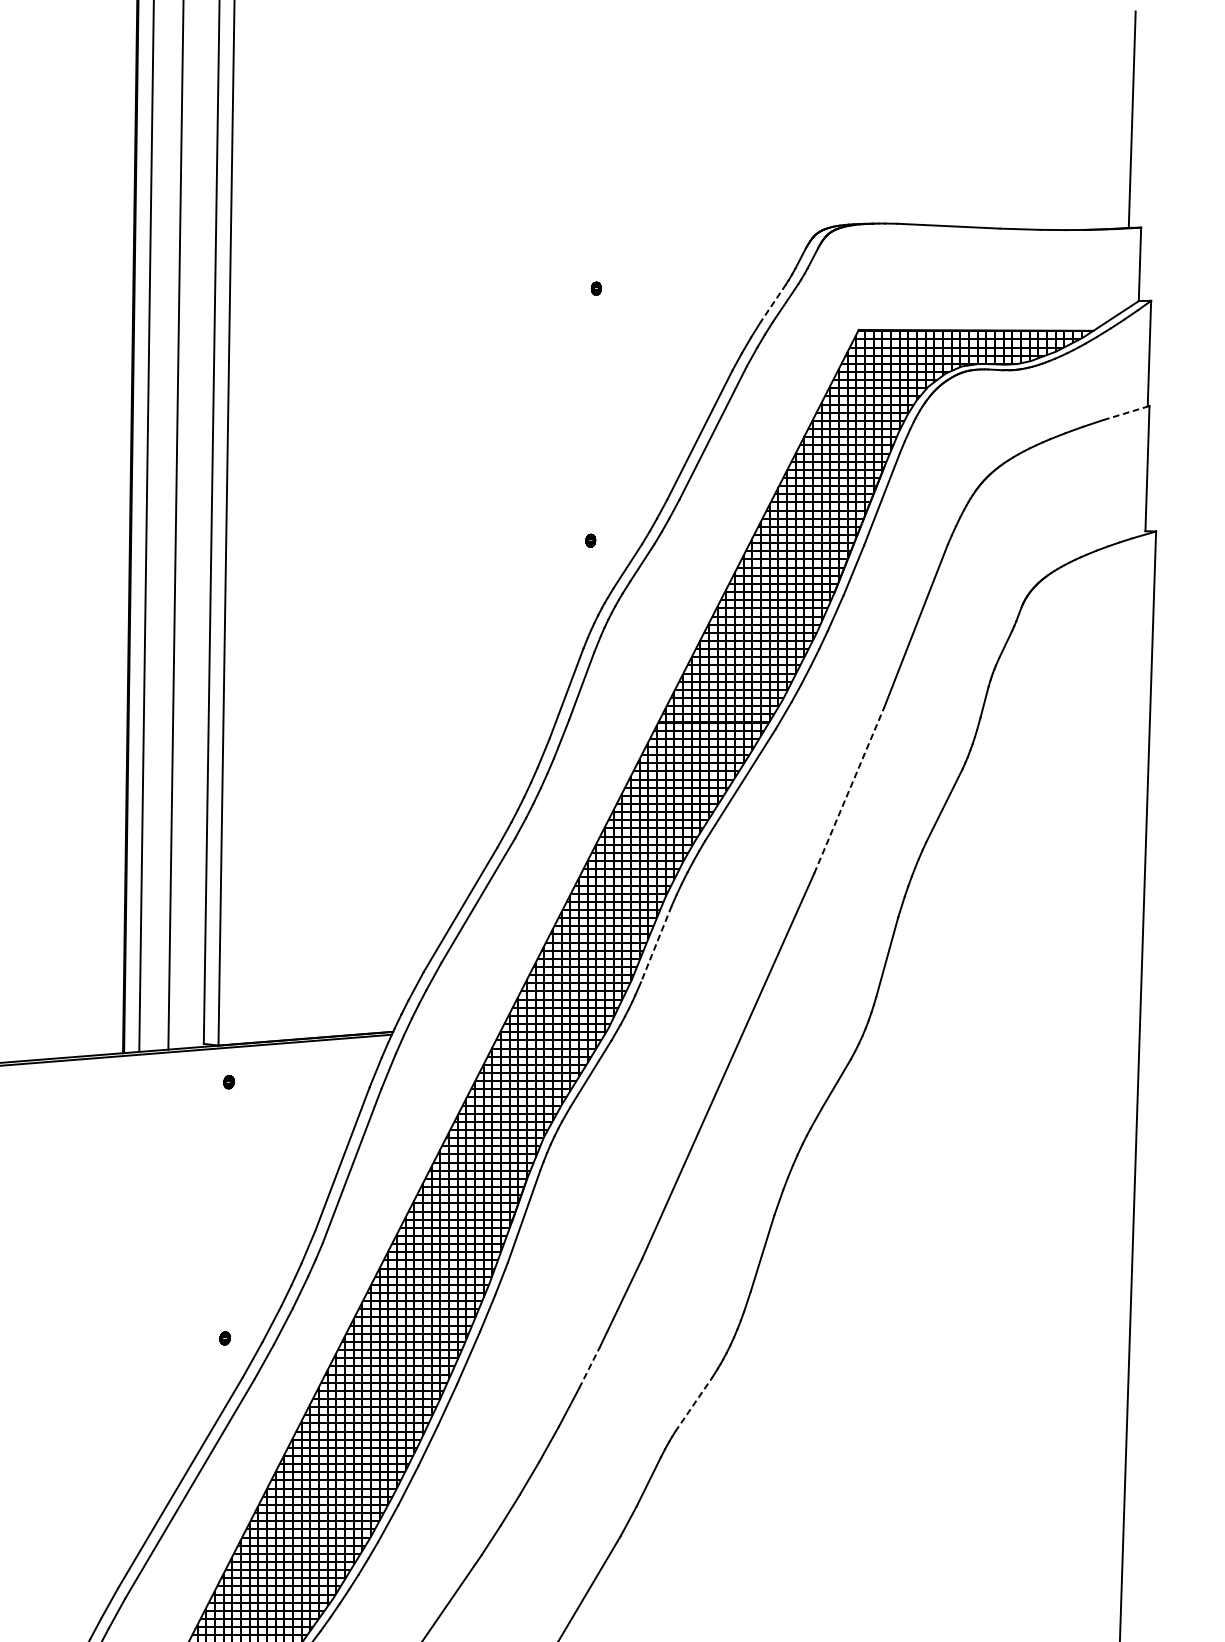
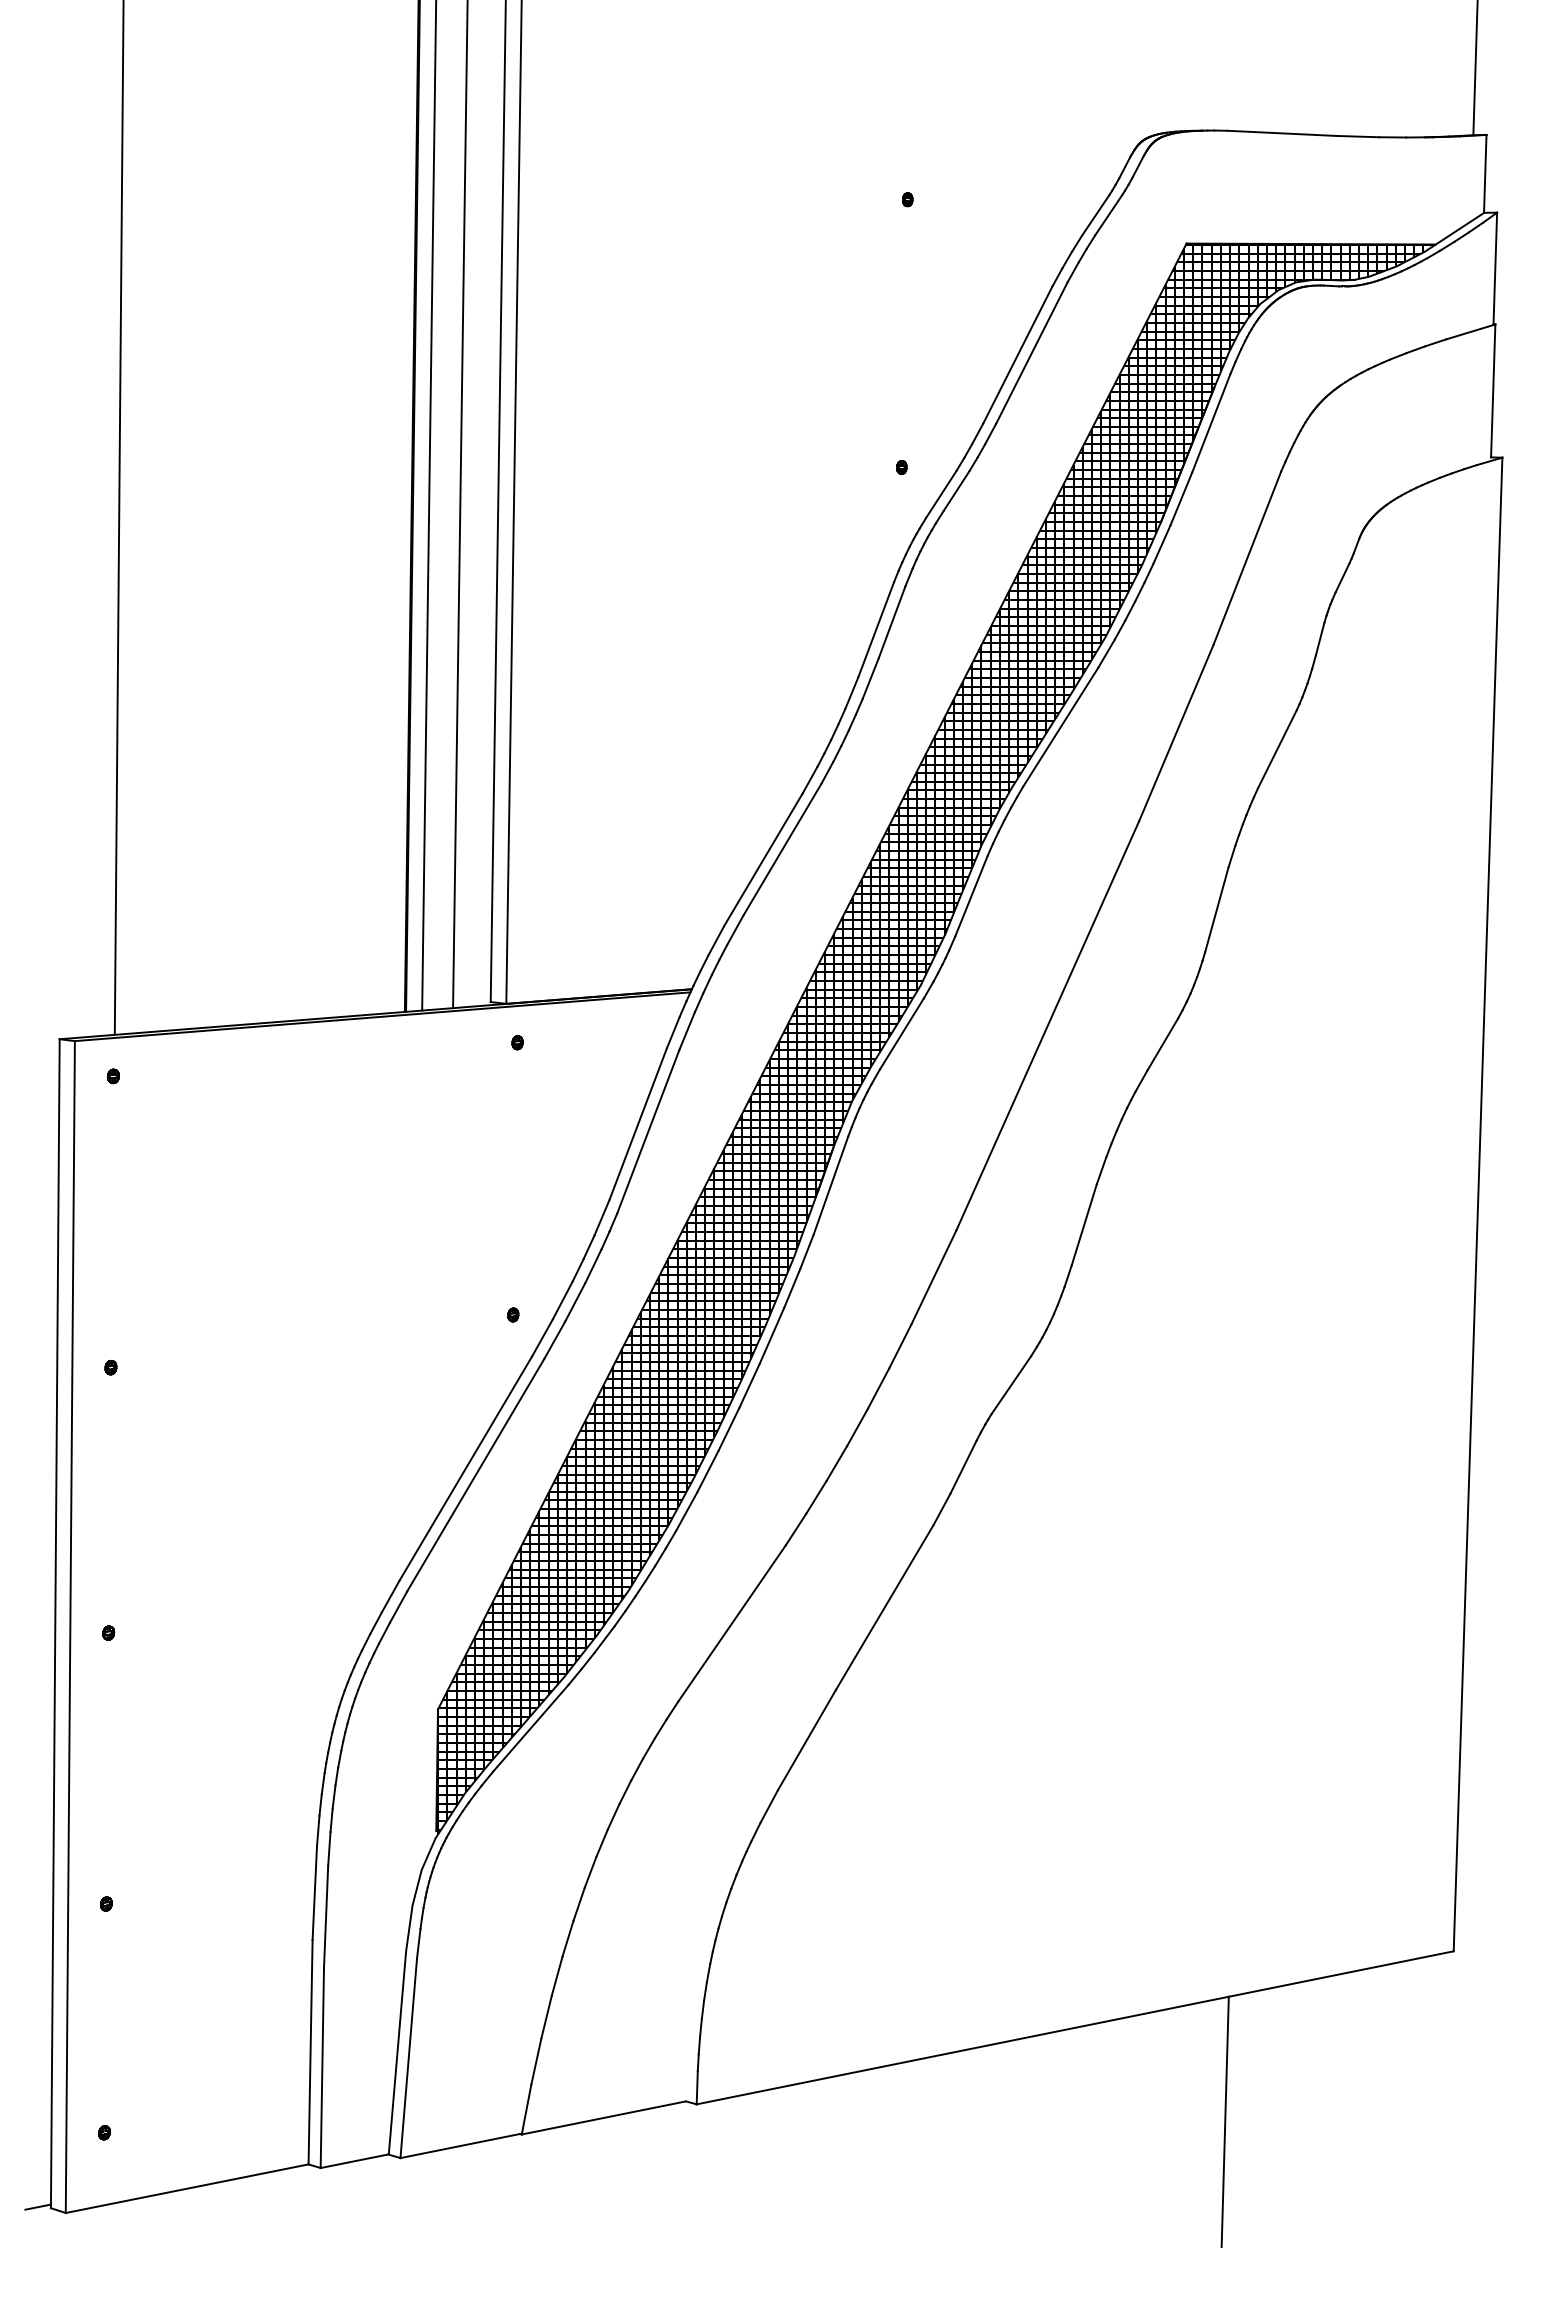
line: (773, 303) -> (1095, 215), dashed -> solid
line: (1126, 412) -> (1470, 331), dashed -> solid
line: (849, 790) -> (1176, 732), dashed -> solid
line: (656, 944) -> (971, 896), dashed -> solid
line: (589, 1367) -> (900, 1345), dashed -> solid
line: (694, 1403) -> (1011, 1384), dashed -> solid

